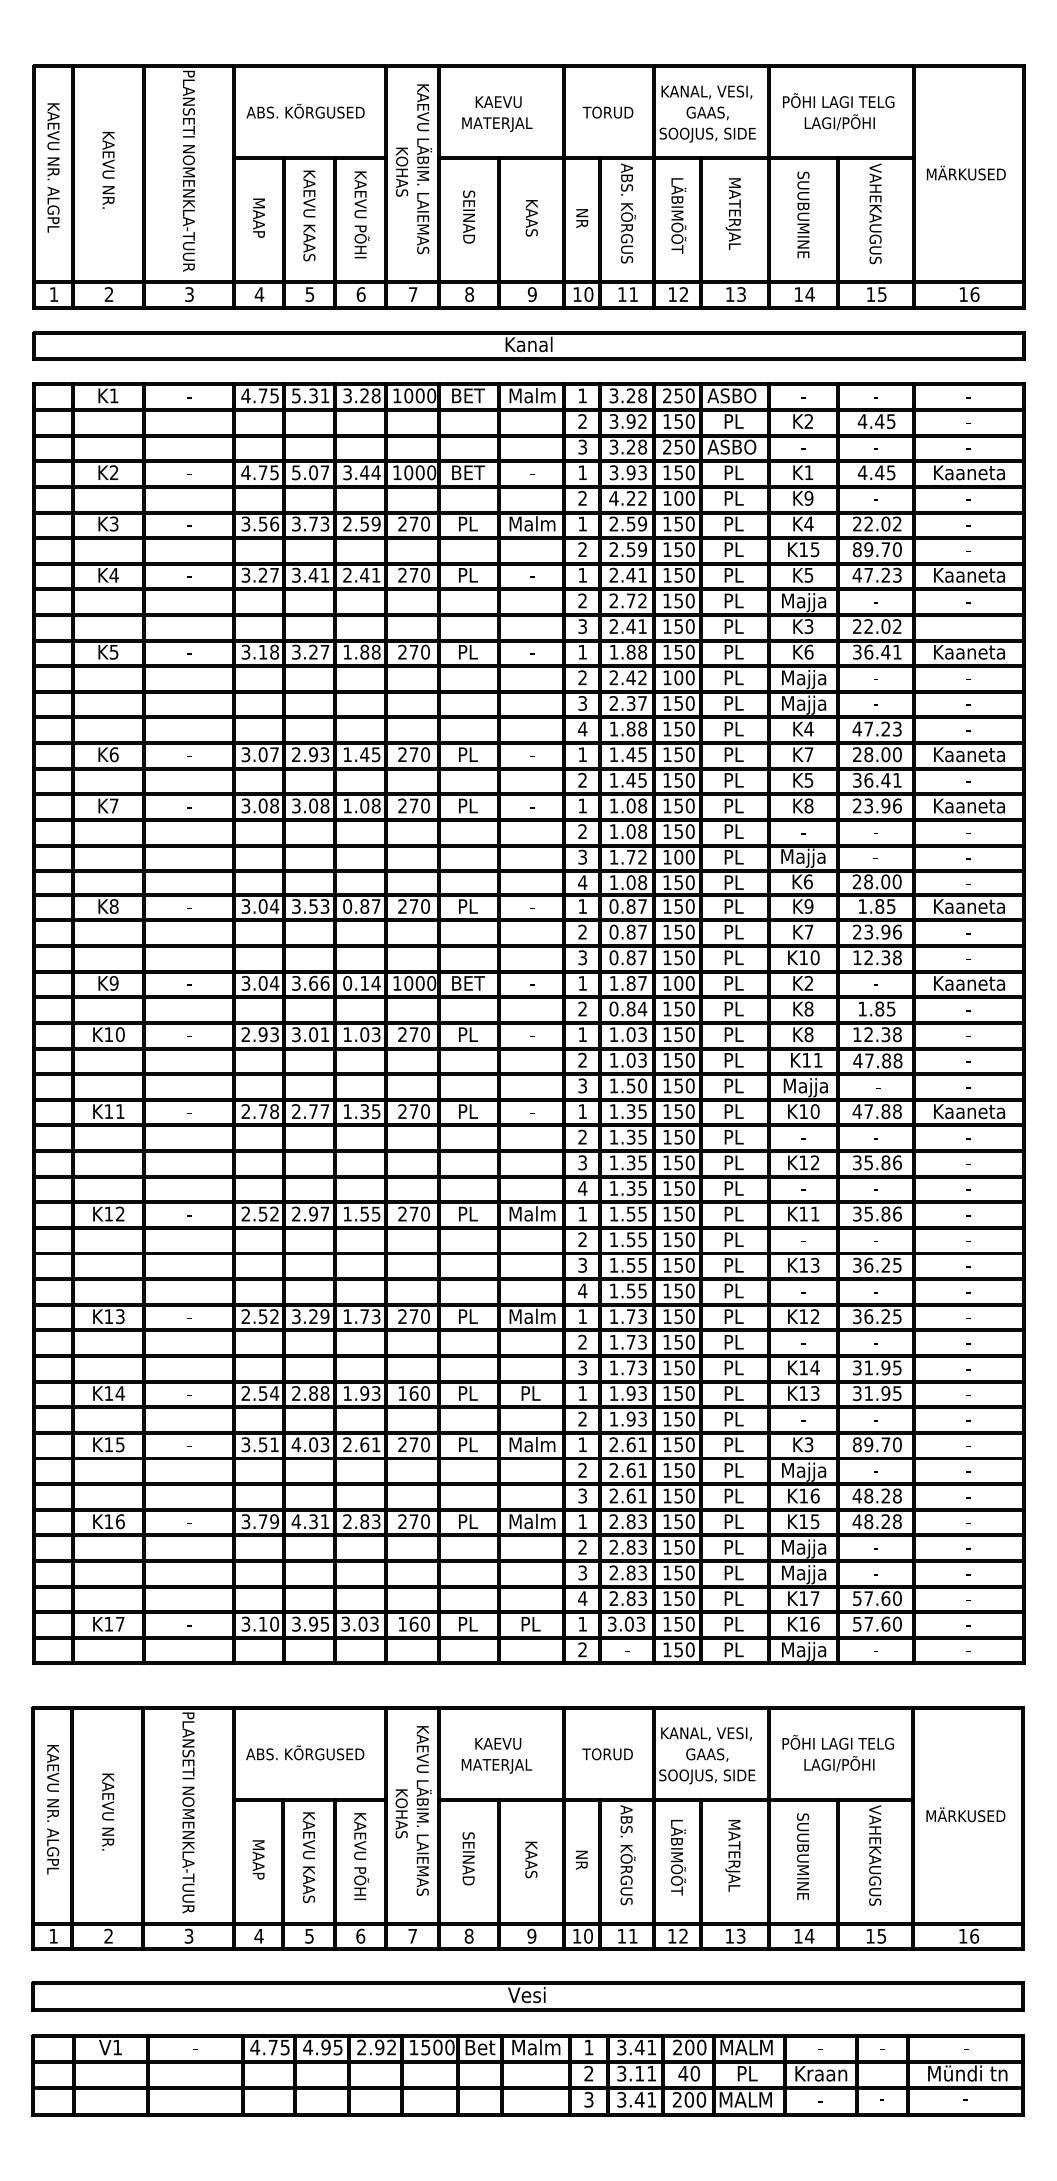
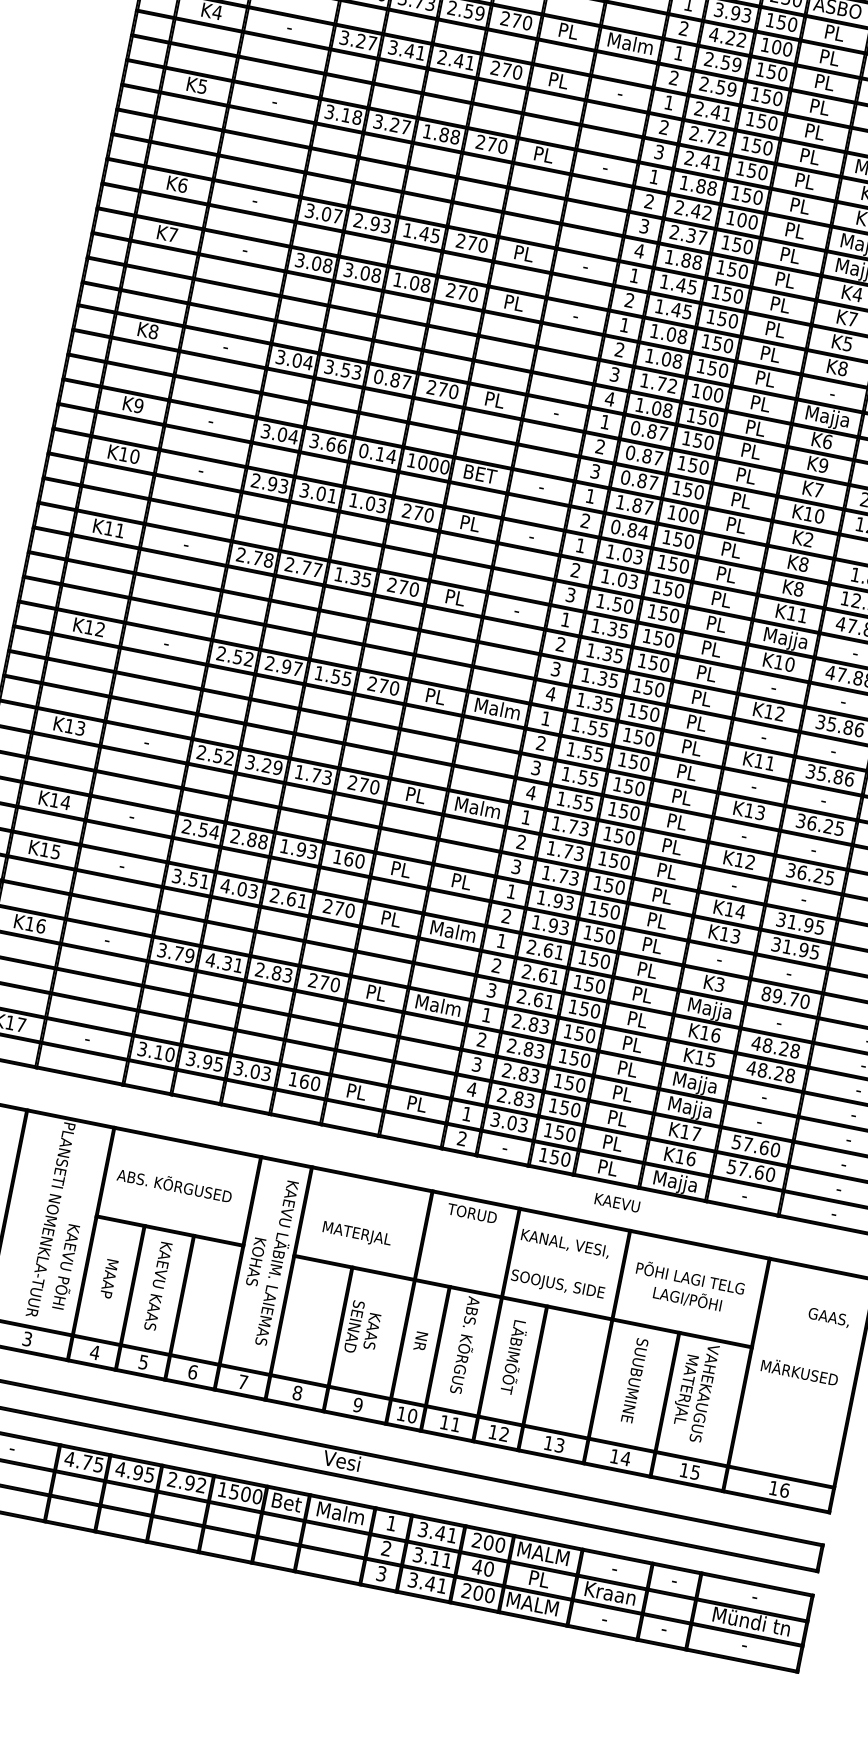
text: (498, 1743) -> (617, 1202), moved
text: (607, 1754) -> (472, 1213), moved
text: (707, 1754) -> (829, 1317), moved
text: (732, 1855) -> (684, 1389), moved
text: (361, 1856) -> (67, 1267), moved
text: (468, 1858) -> (354, 1326), moved

